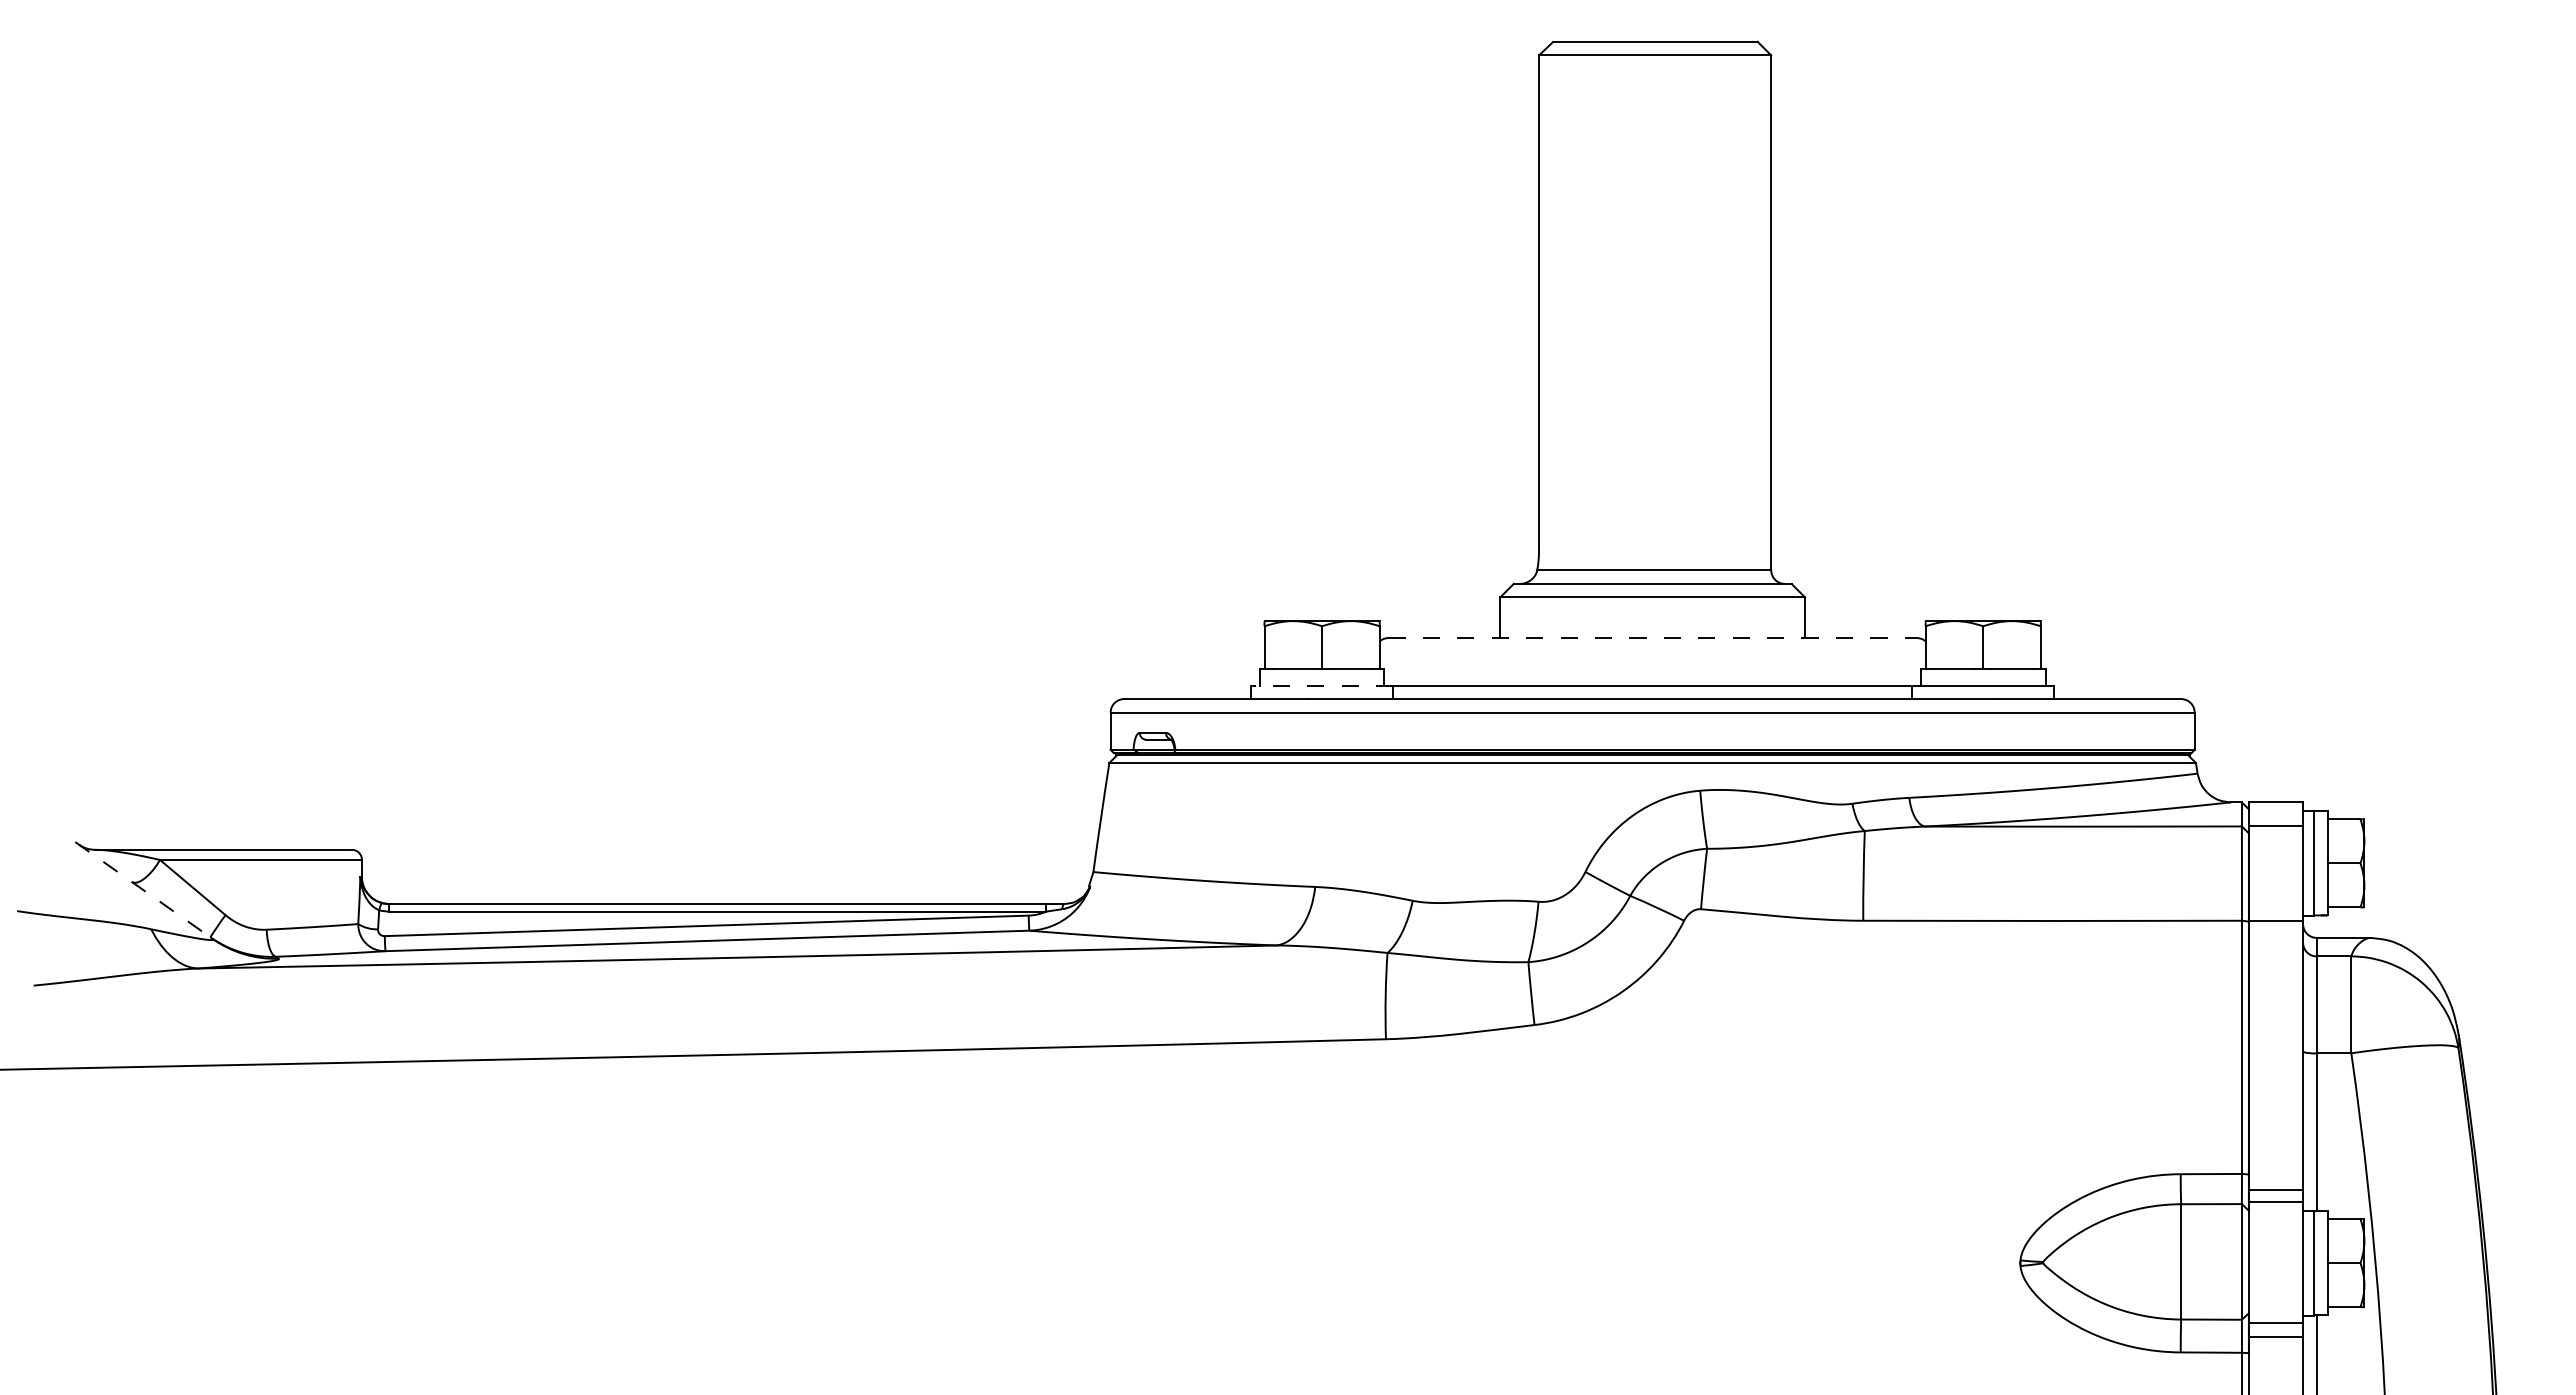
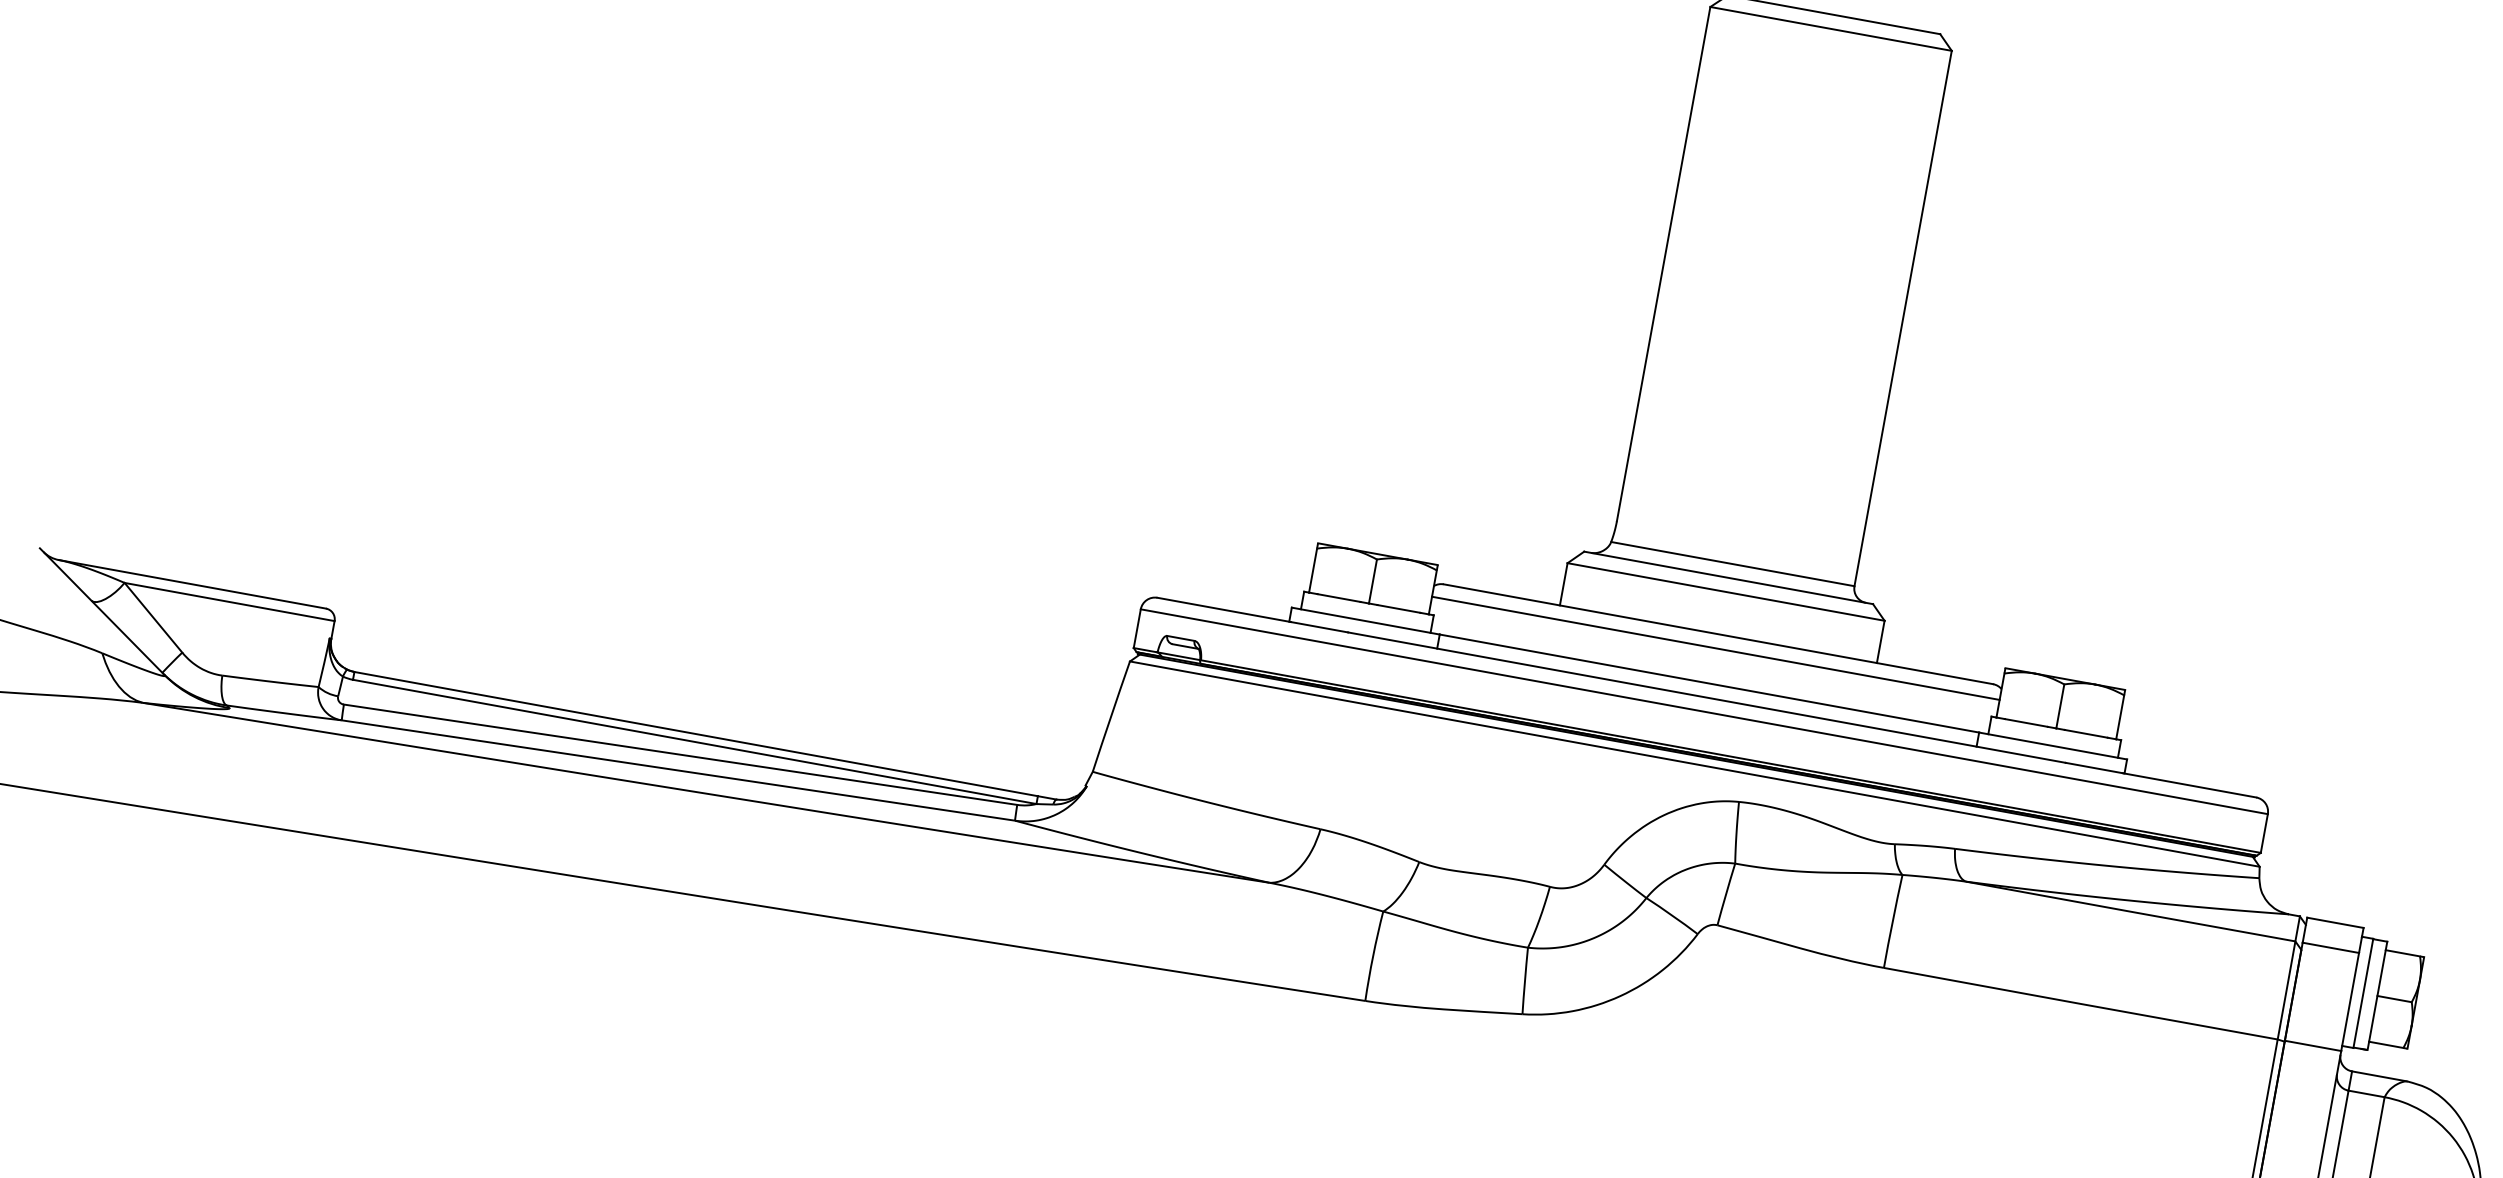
line: (1653, 638) -> (1719, 634), dashed -> solid
line: (1652, 651) -> (1715, 648), added
line: (1321, 685) -> (1365, 620), dashed -> solid
line: (144, 890) -> (102, 611), dashed -> solid

